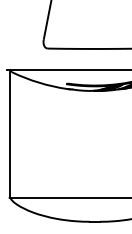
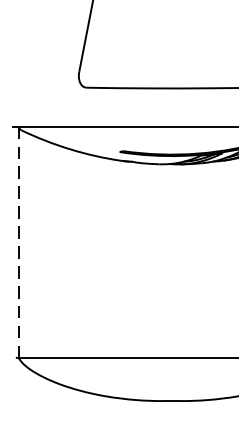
line: (10, 134) -> (19, 243), solid -> dashed

